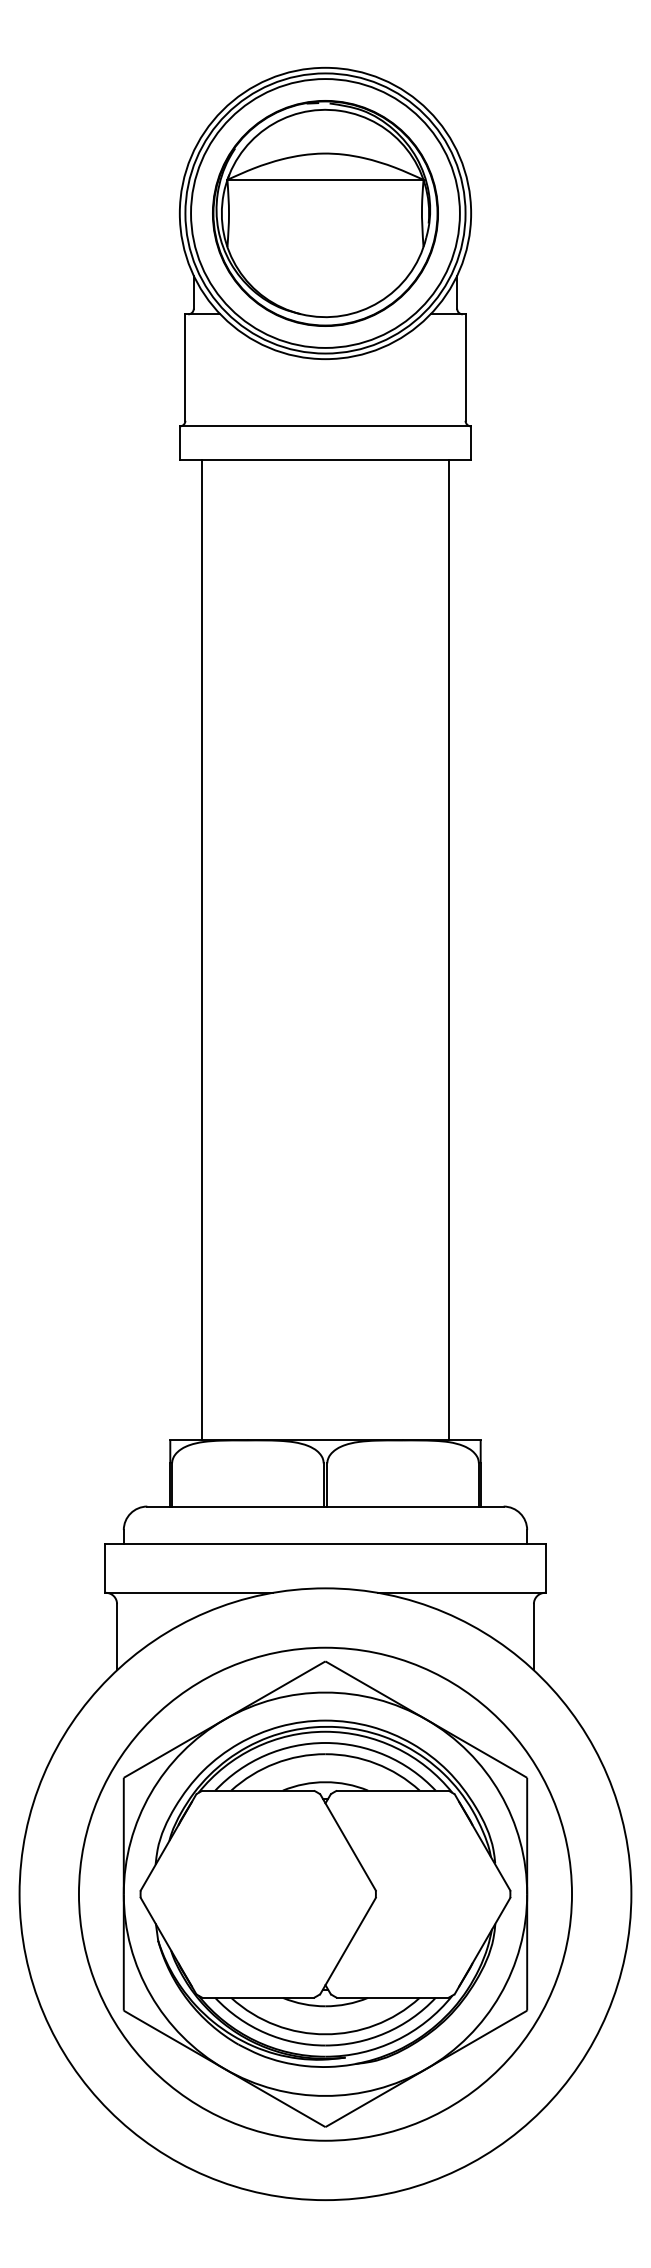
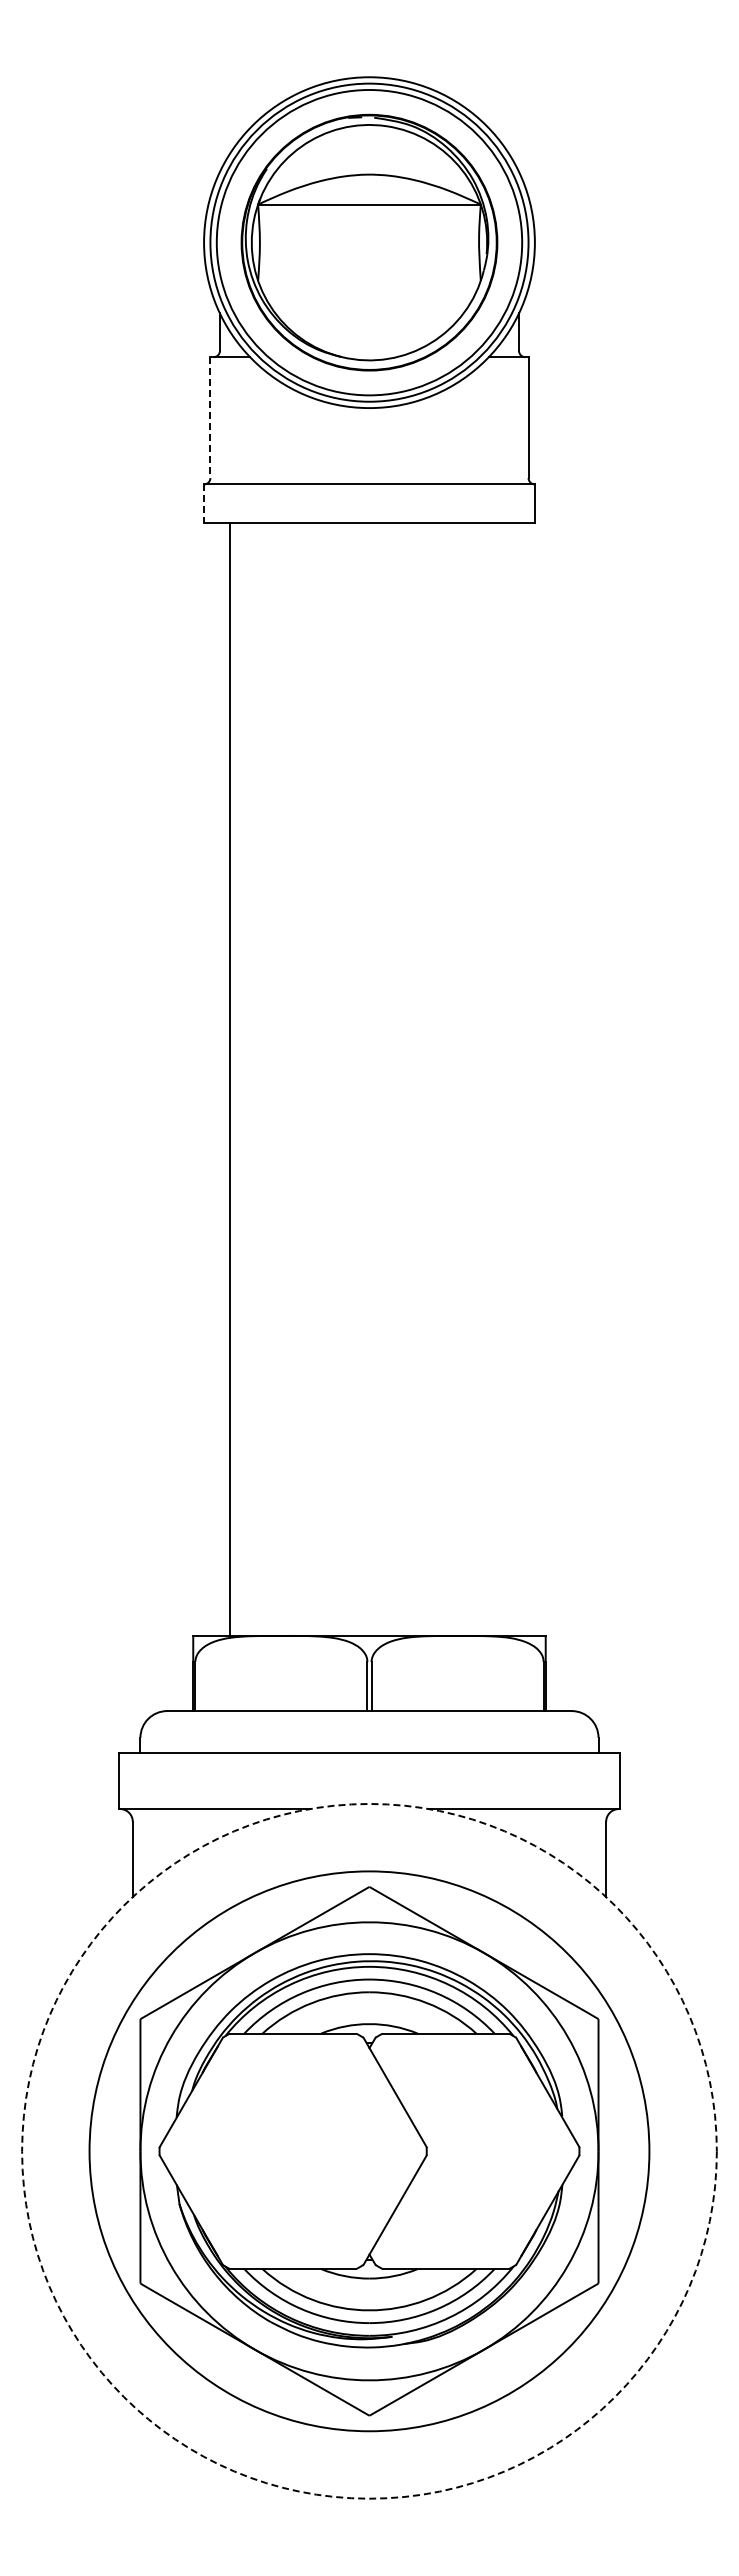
line: (185, 368) -> (210, 418), solid -> dashed
line: (180, 444) -> (204, 504), solid -> dashed
line: (448, 950) -> (509, 1079), removed
circle: (325, 1893) -> (369, 2150), solid -> dashed

